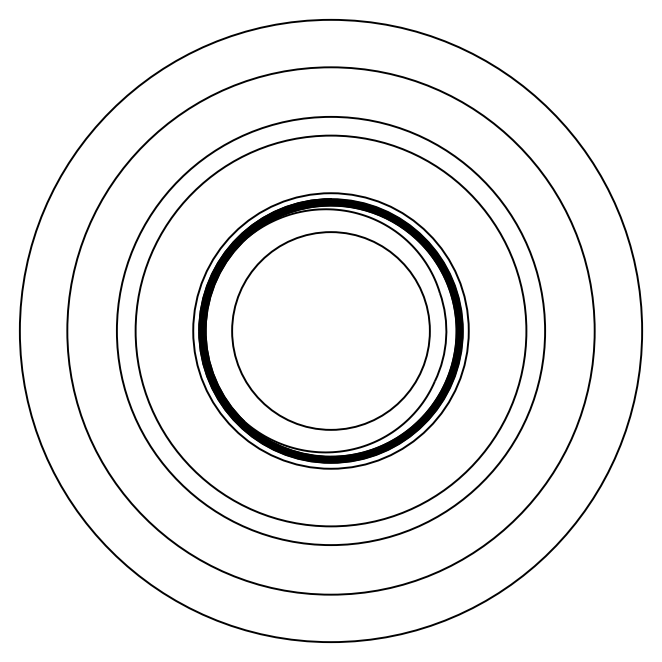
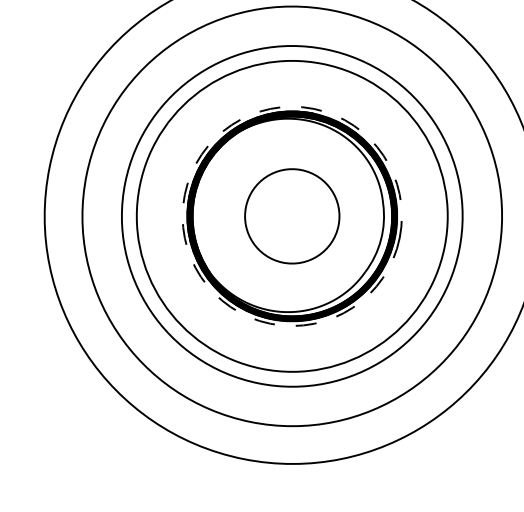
circle: (330, 330) -> (291, 215), size x0.6
circle: (330, 330) -> (291, 215), solid -> dashed

